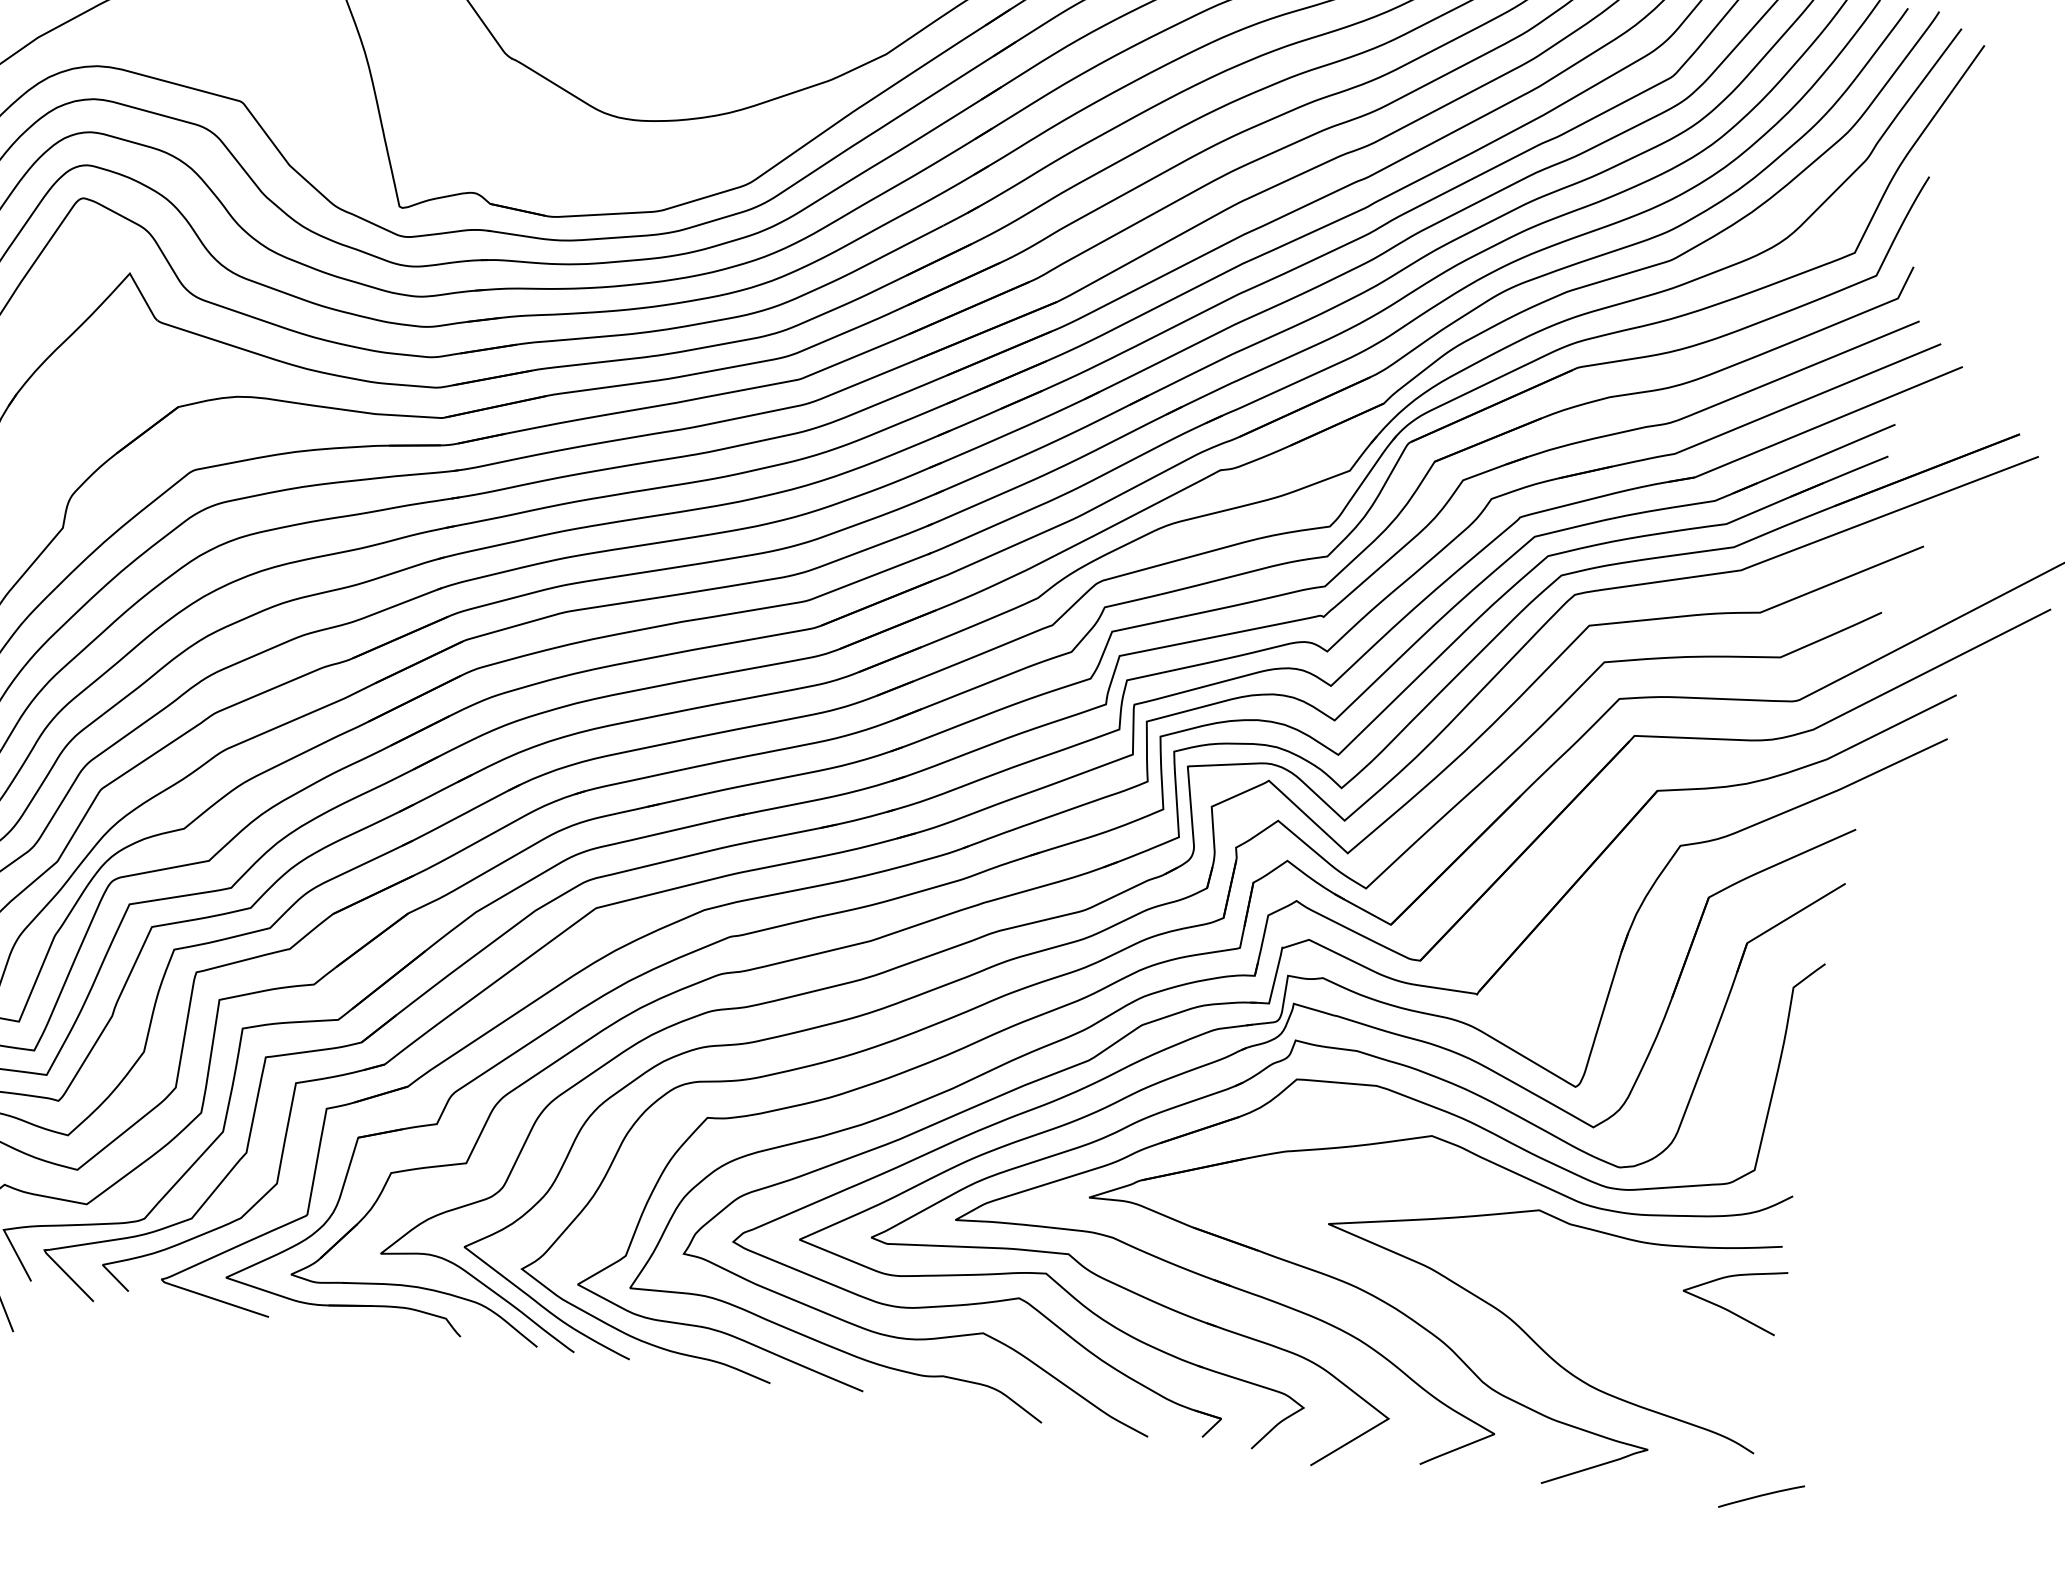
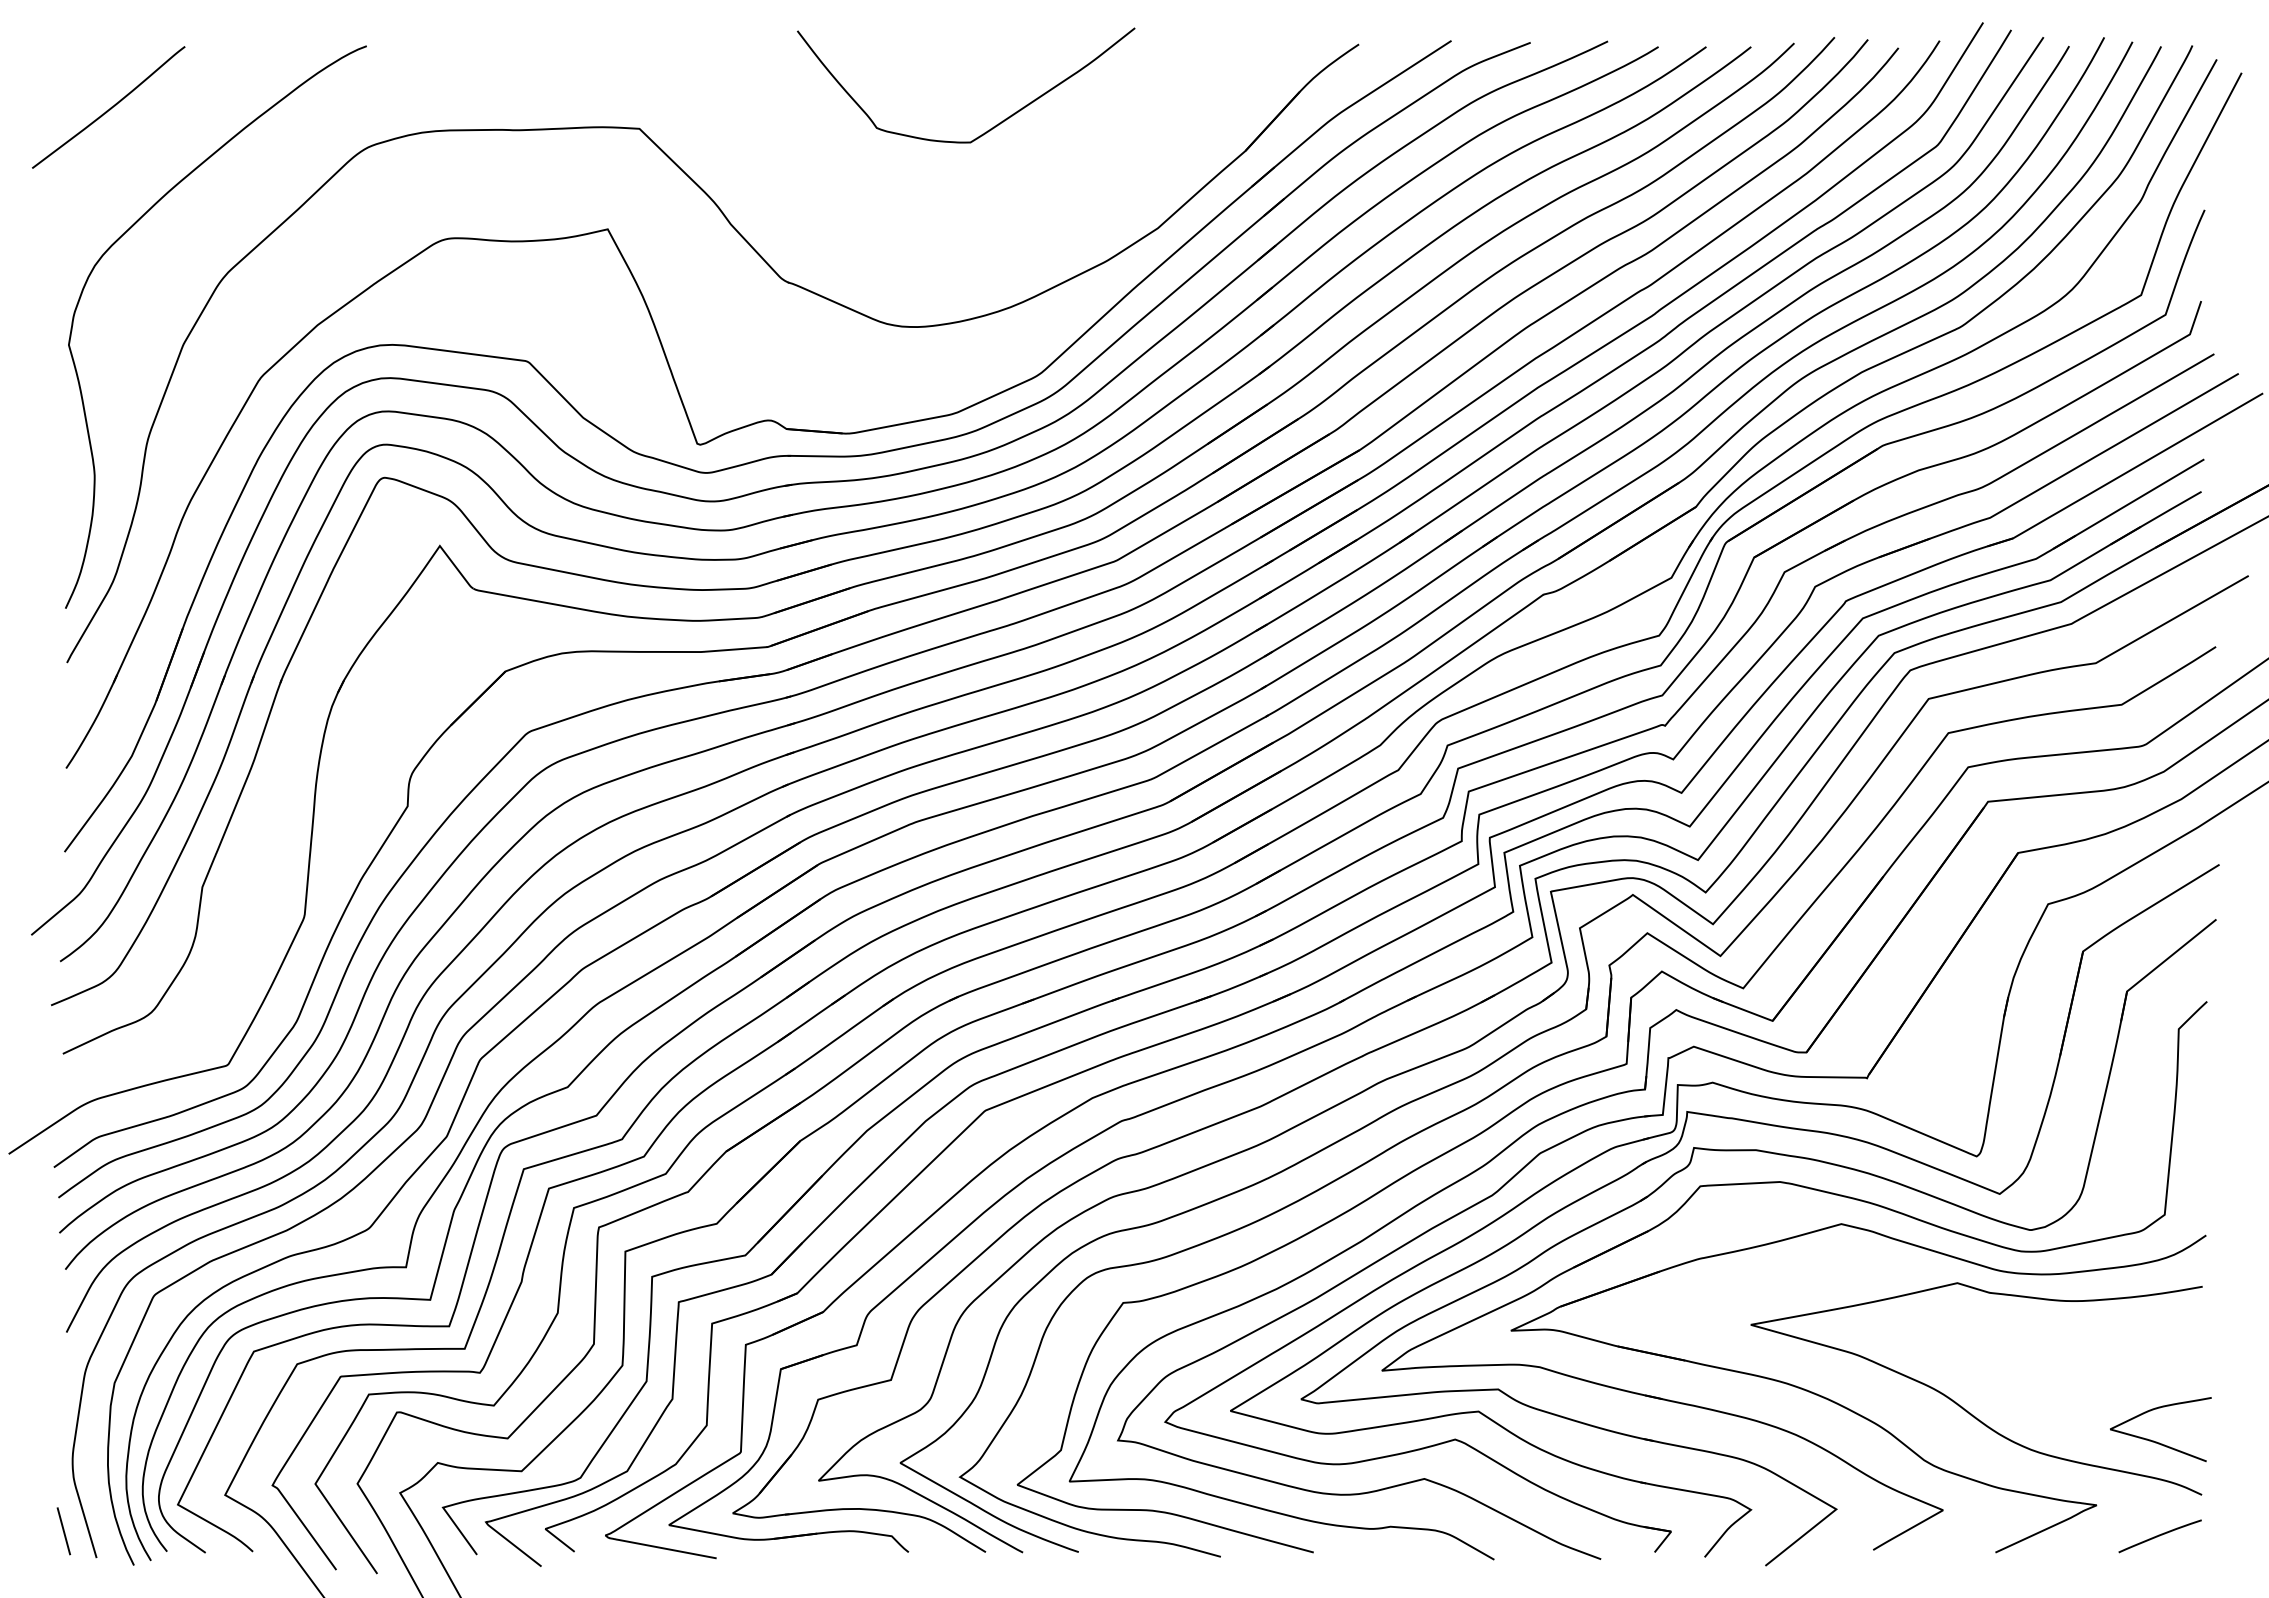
curve: (1727, 1308) -> (2156, 1441), moved
curve: (1760, 1496) -> (2159, 1536), moved

